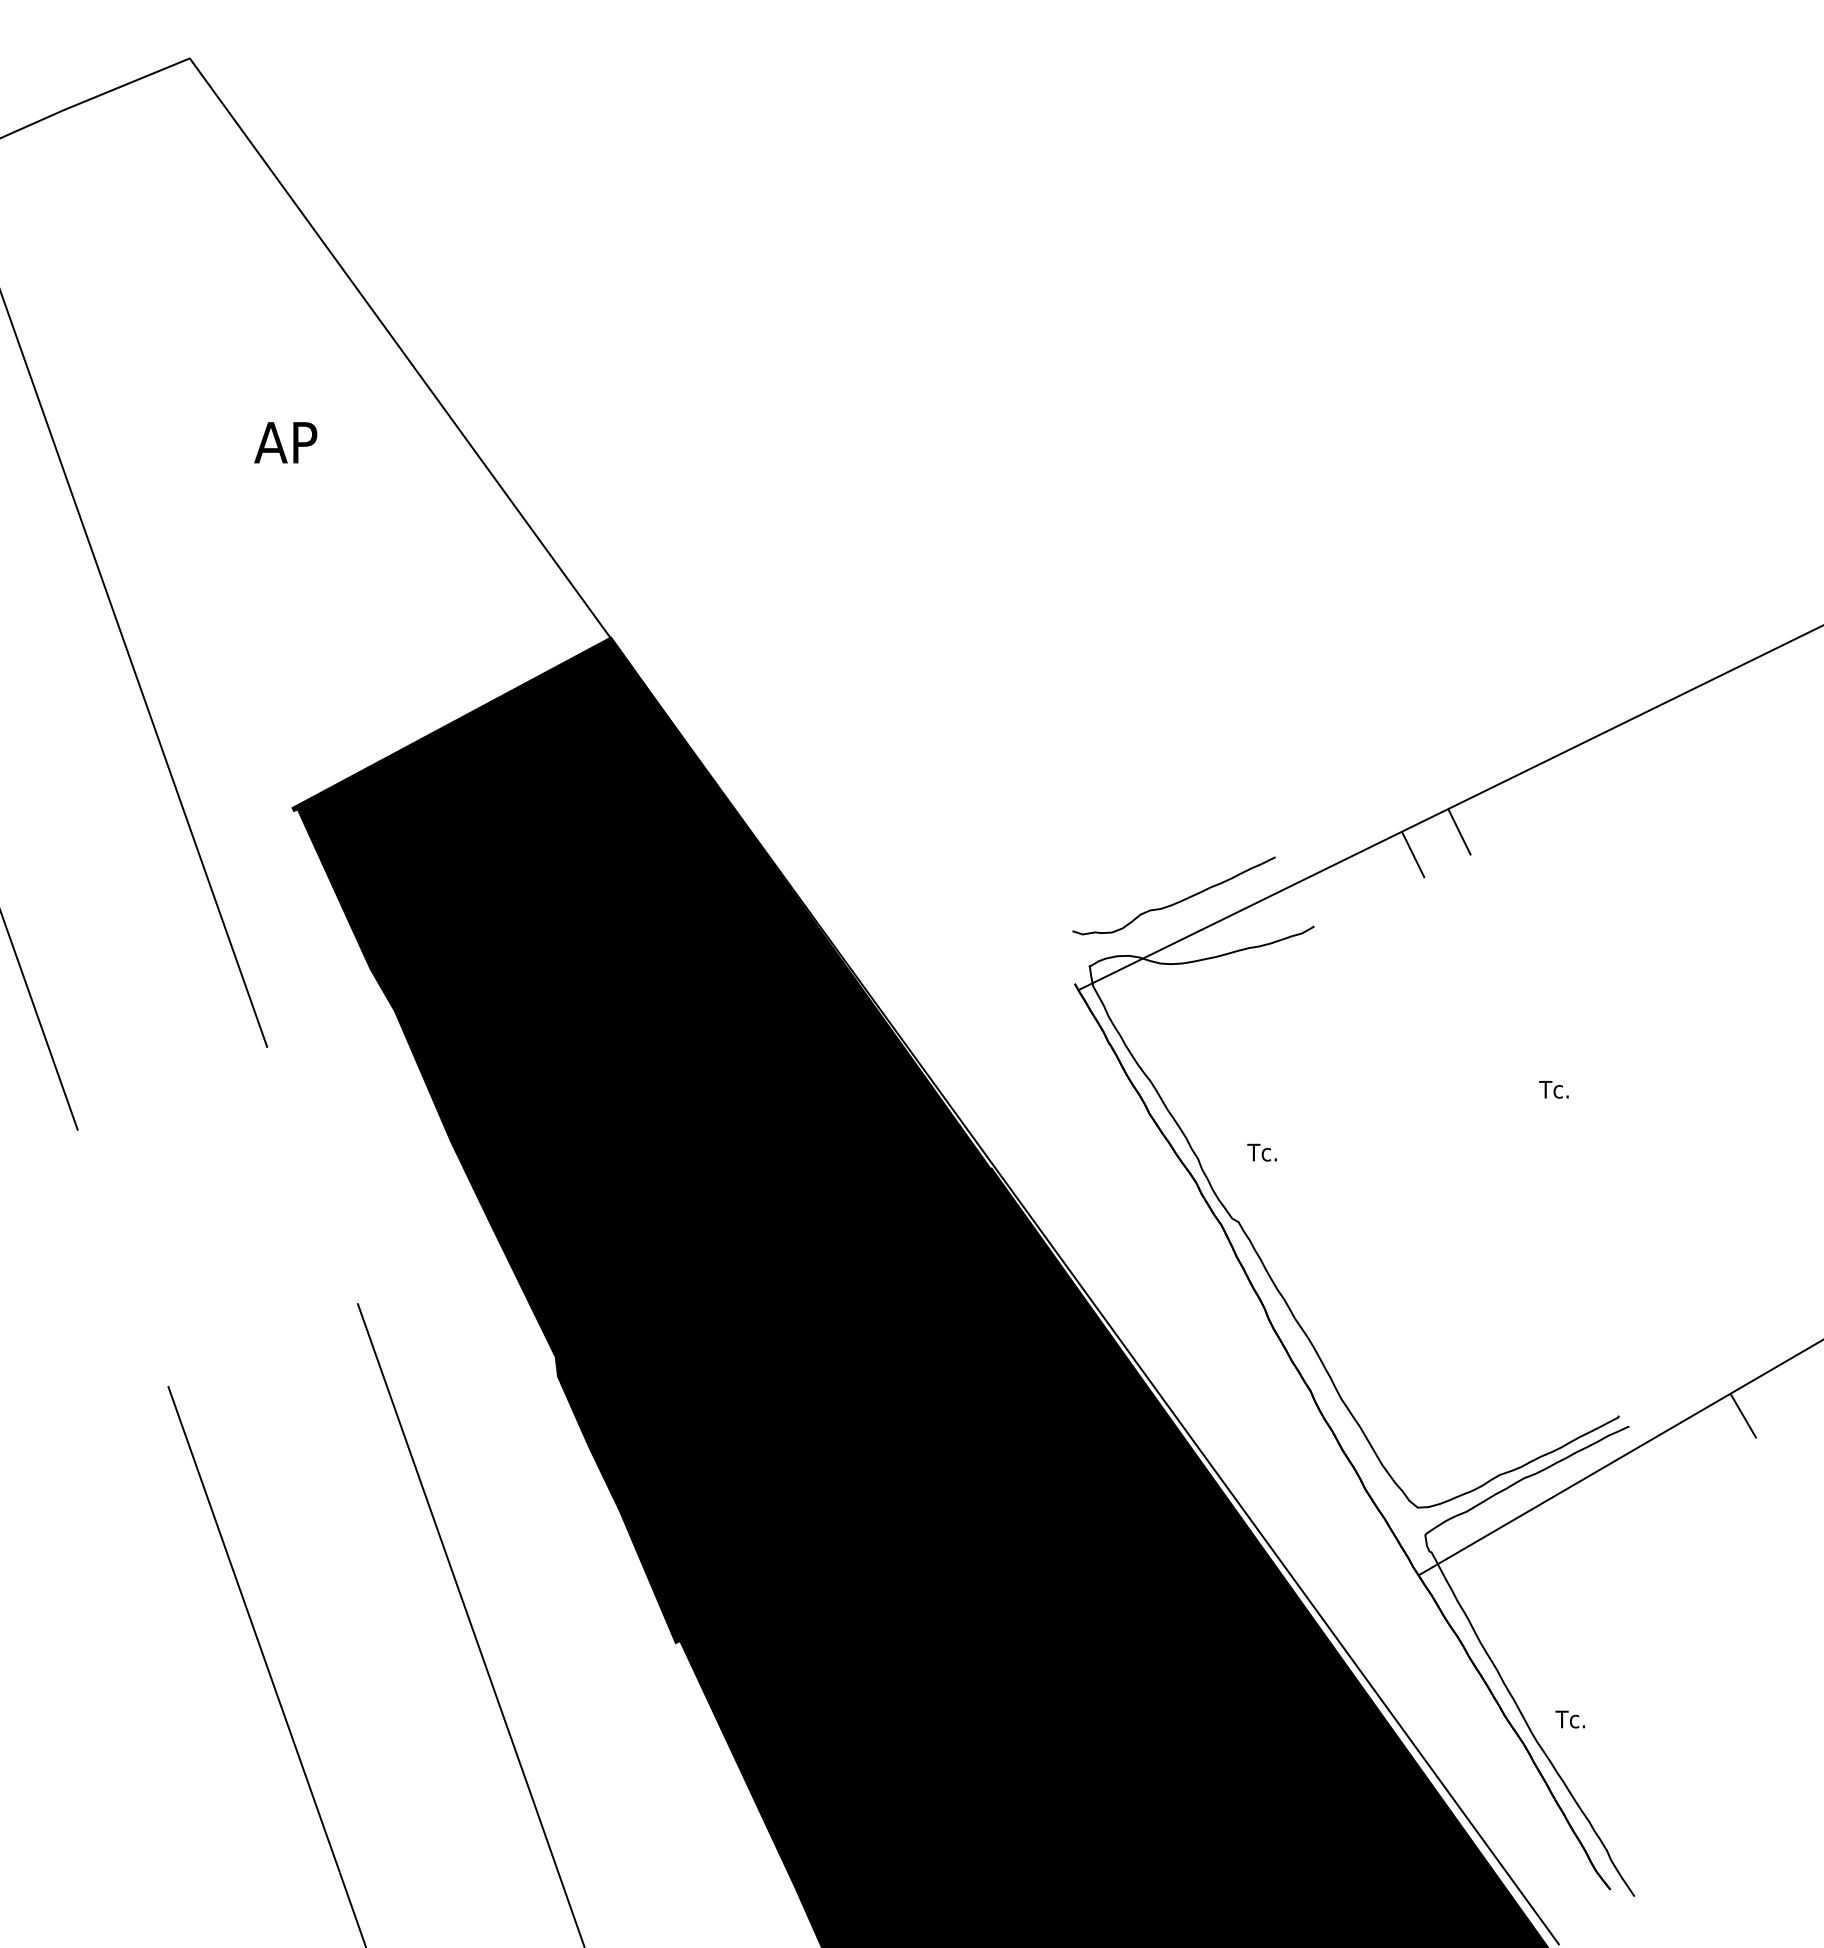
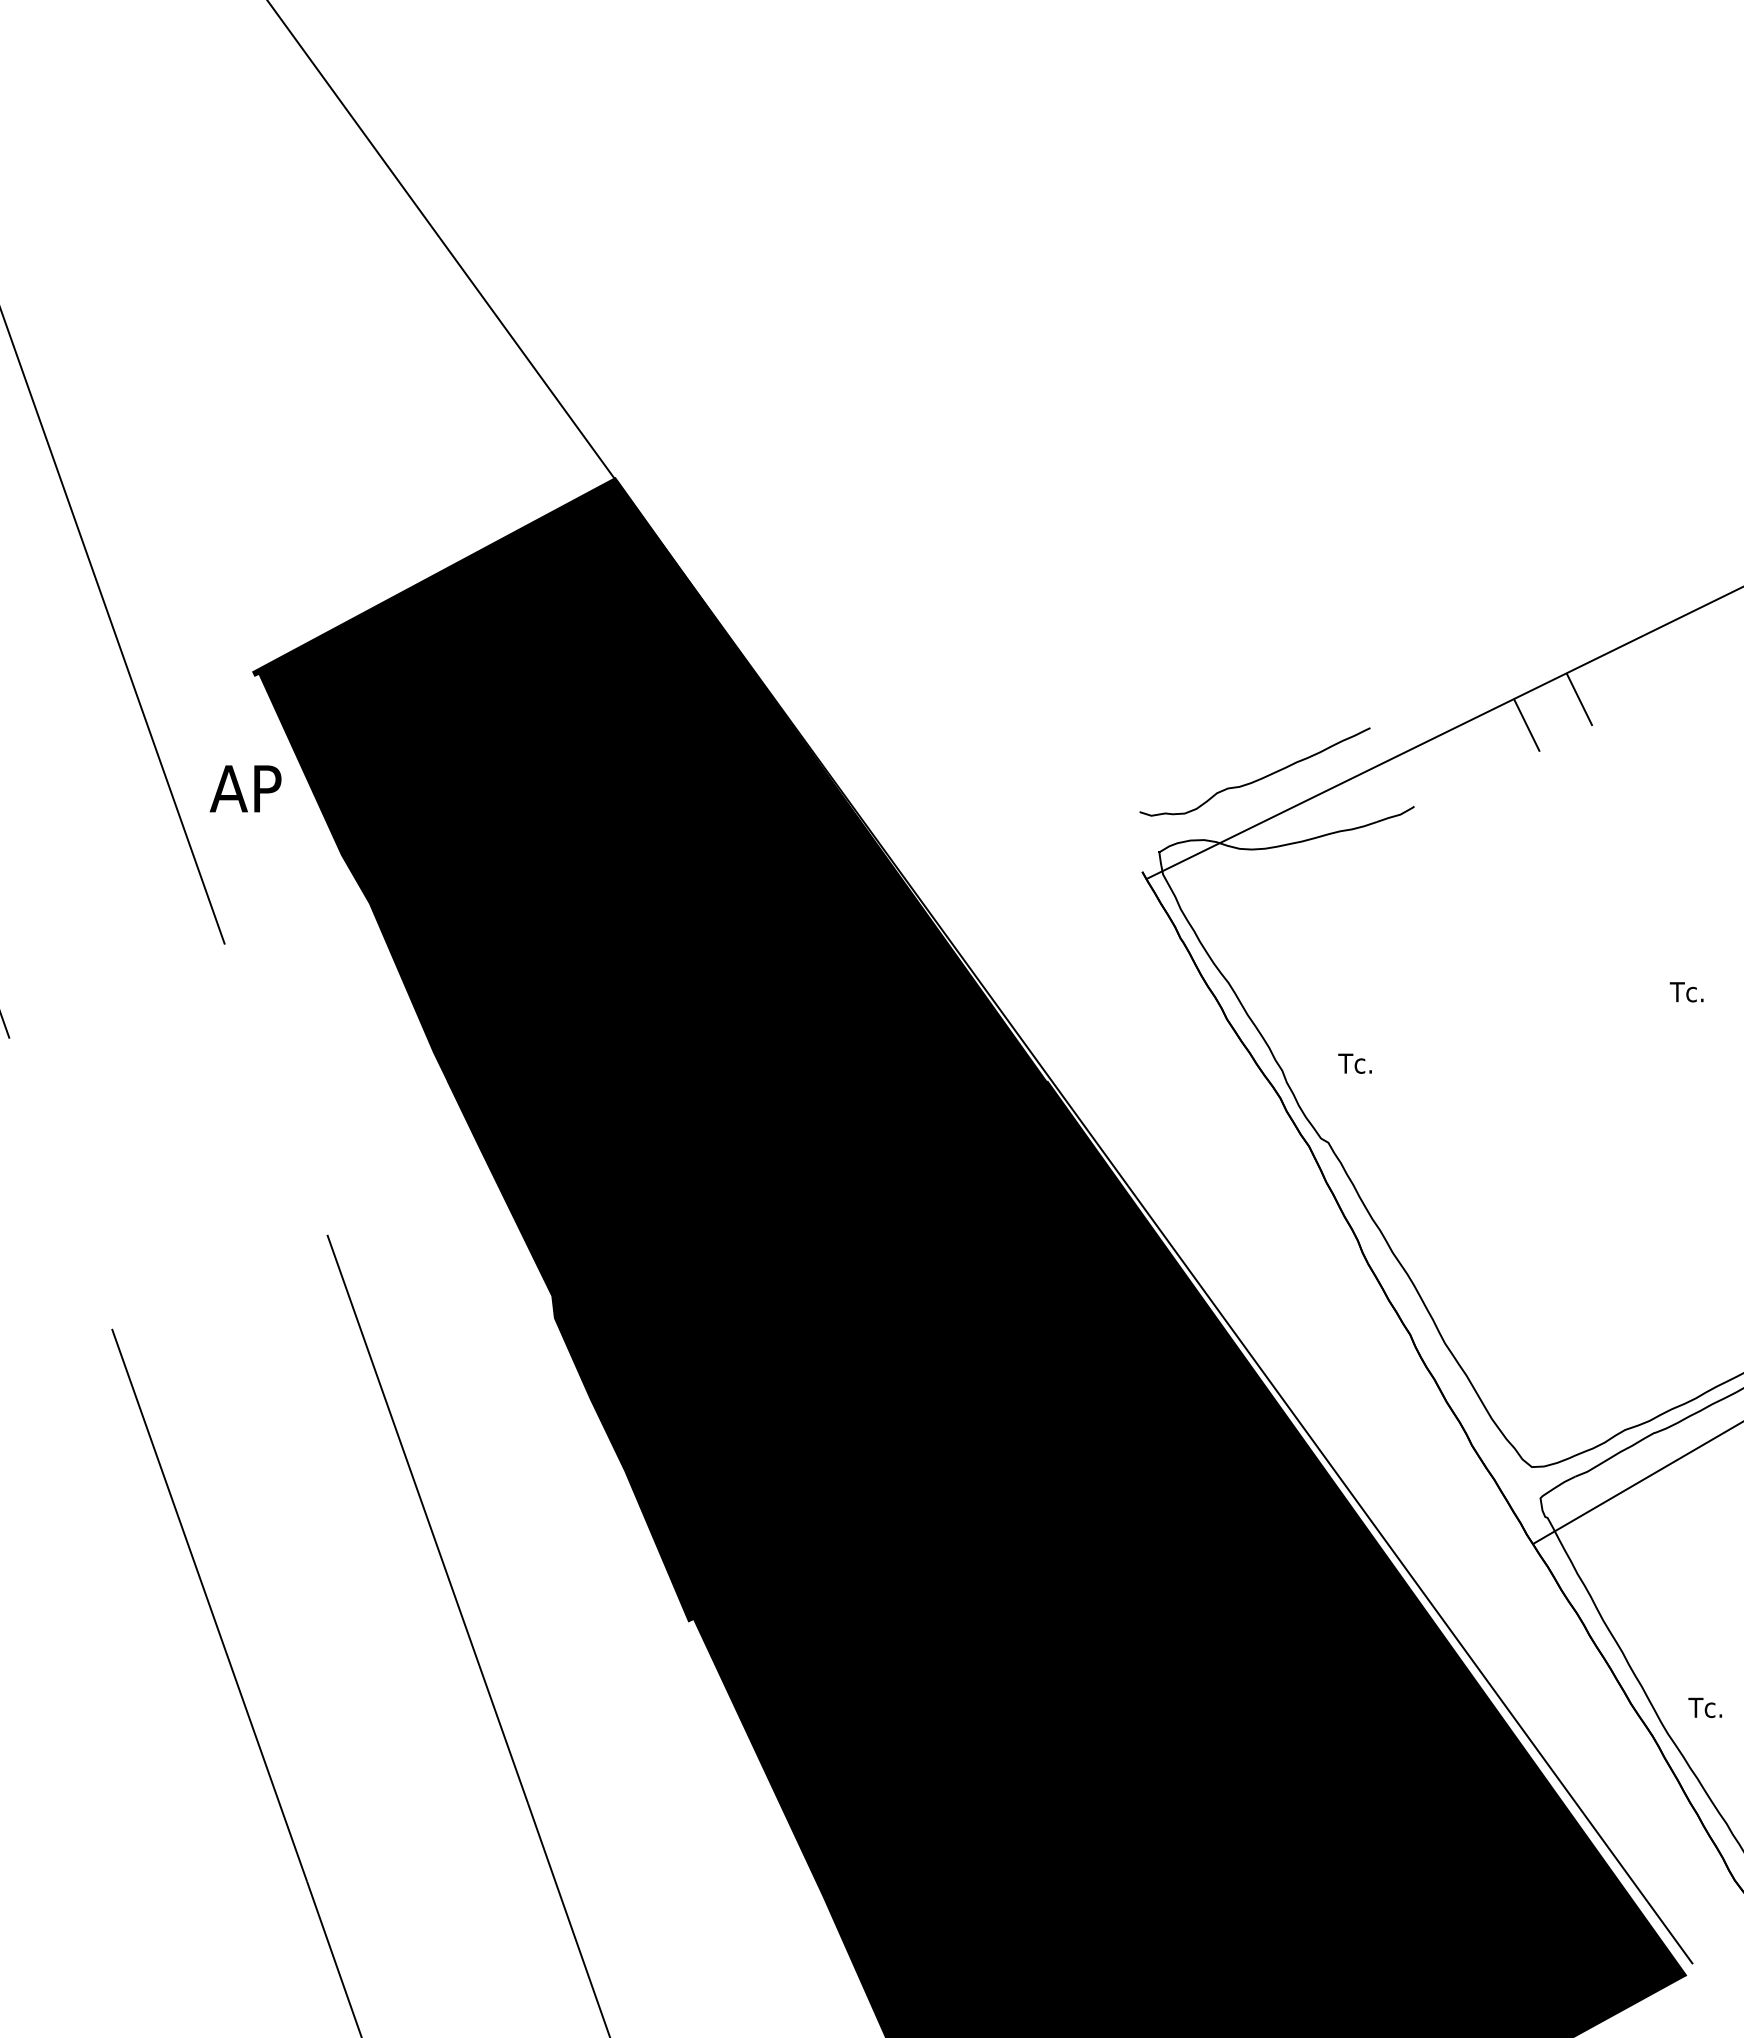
text: (285, 442) -> (245, 788), moved

